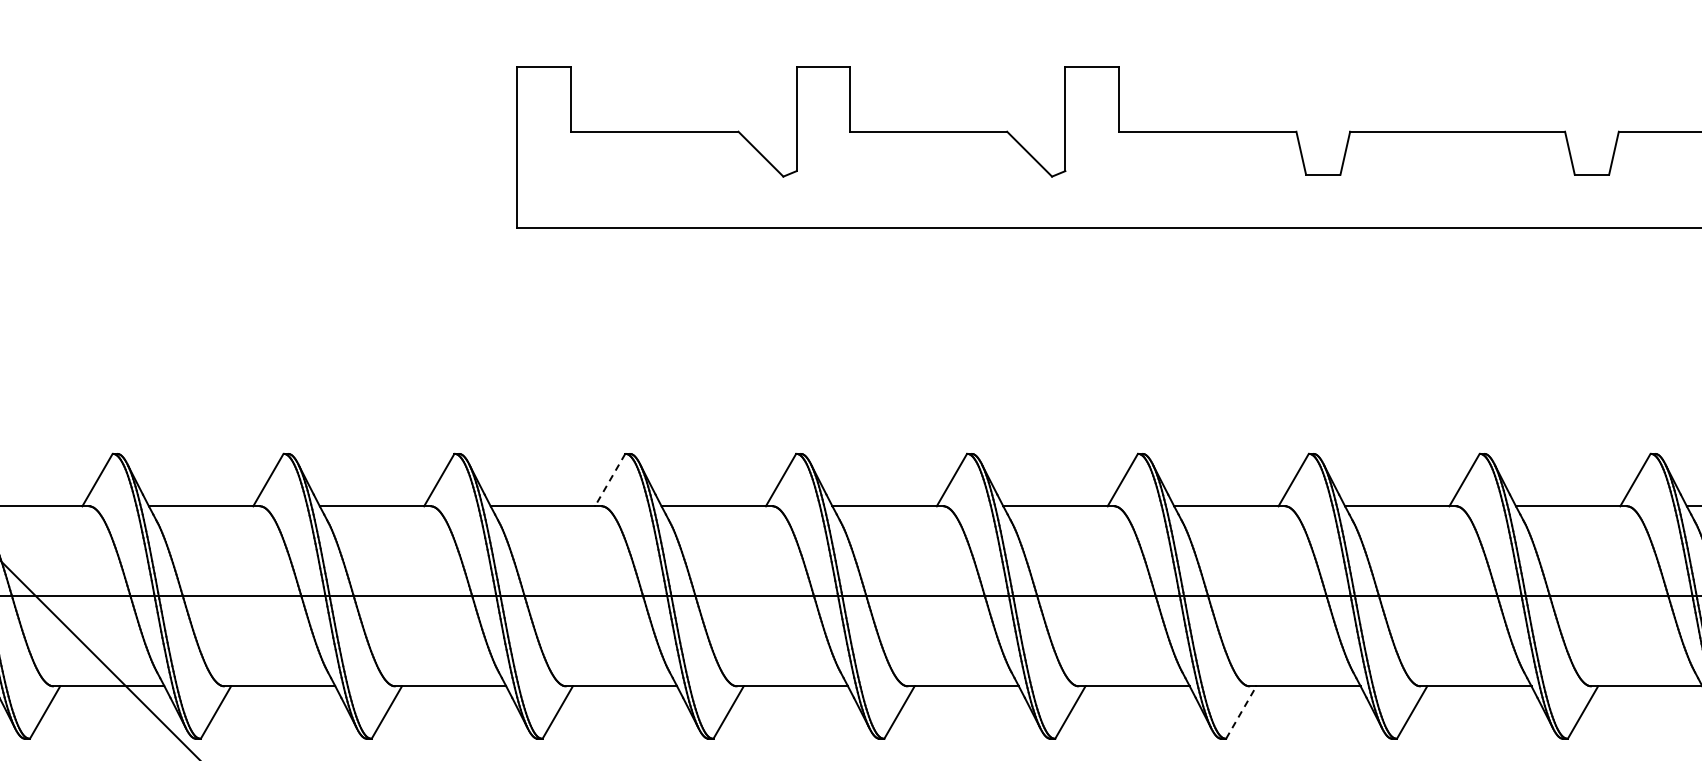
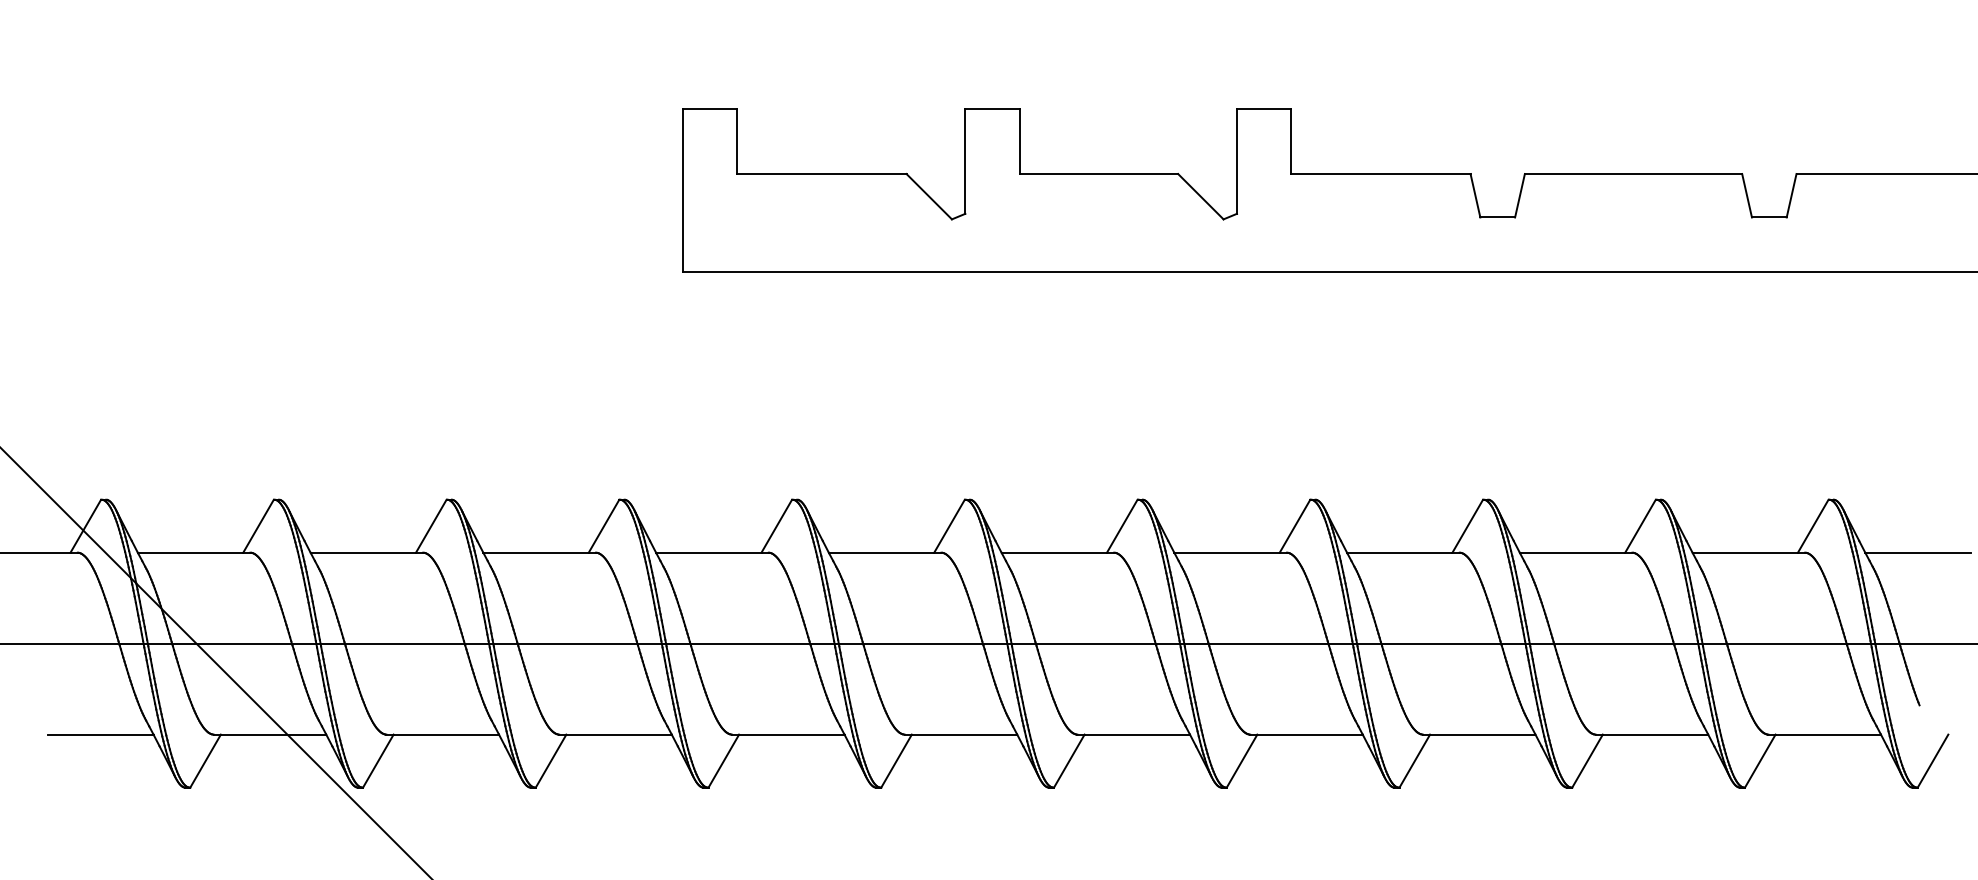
line: (609, 480) -> (776, 526), dashed -> solid
line: (1240, 712) -> (1414, 761), dashed -> solid

